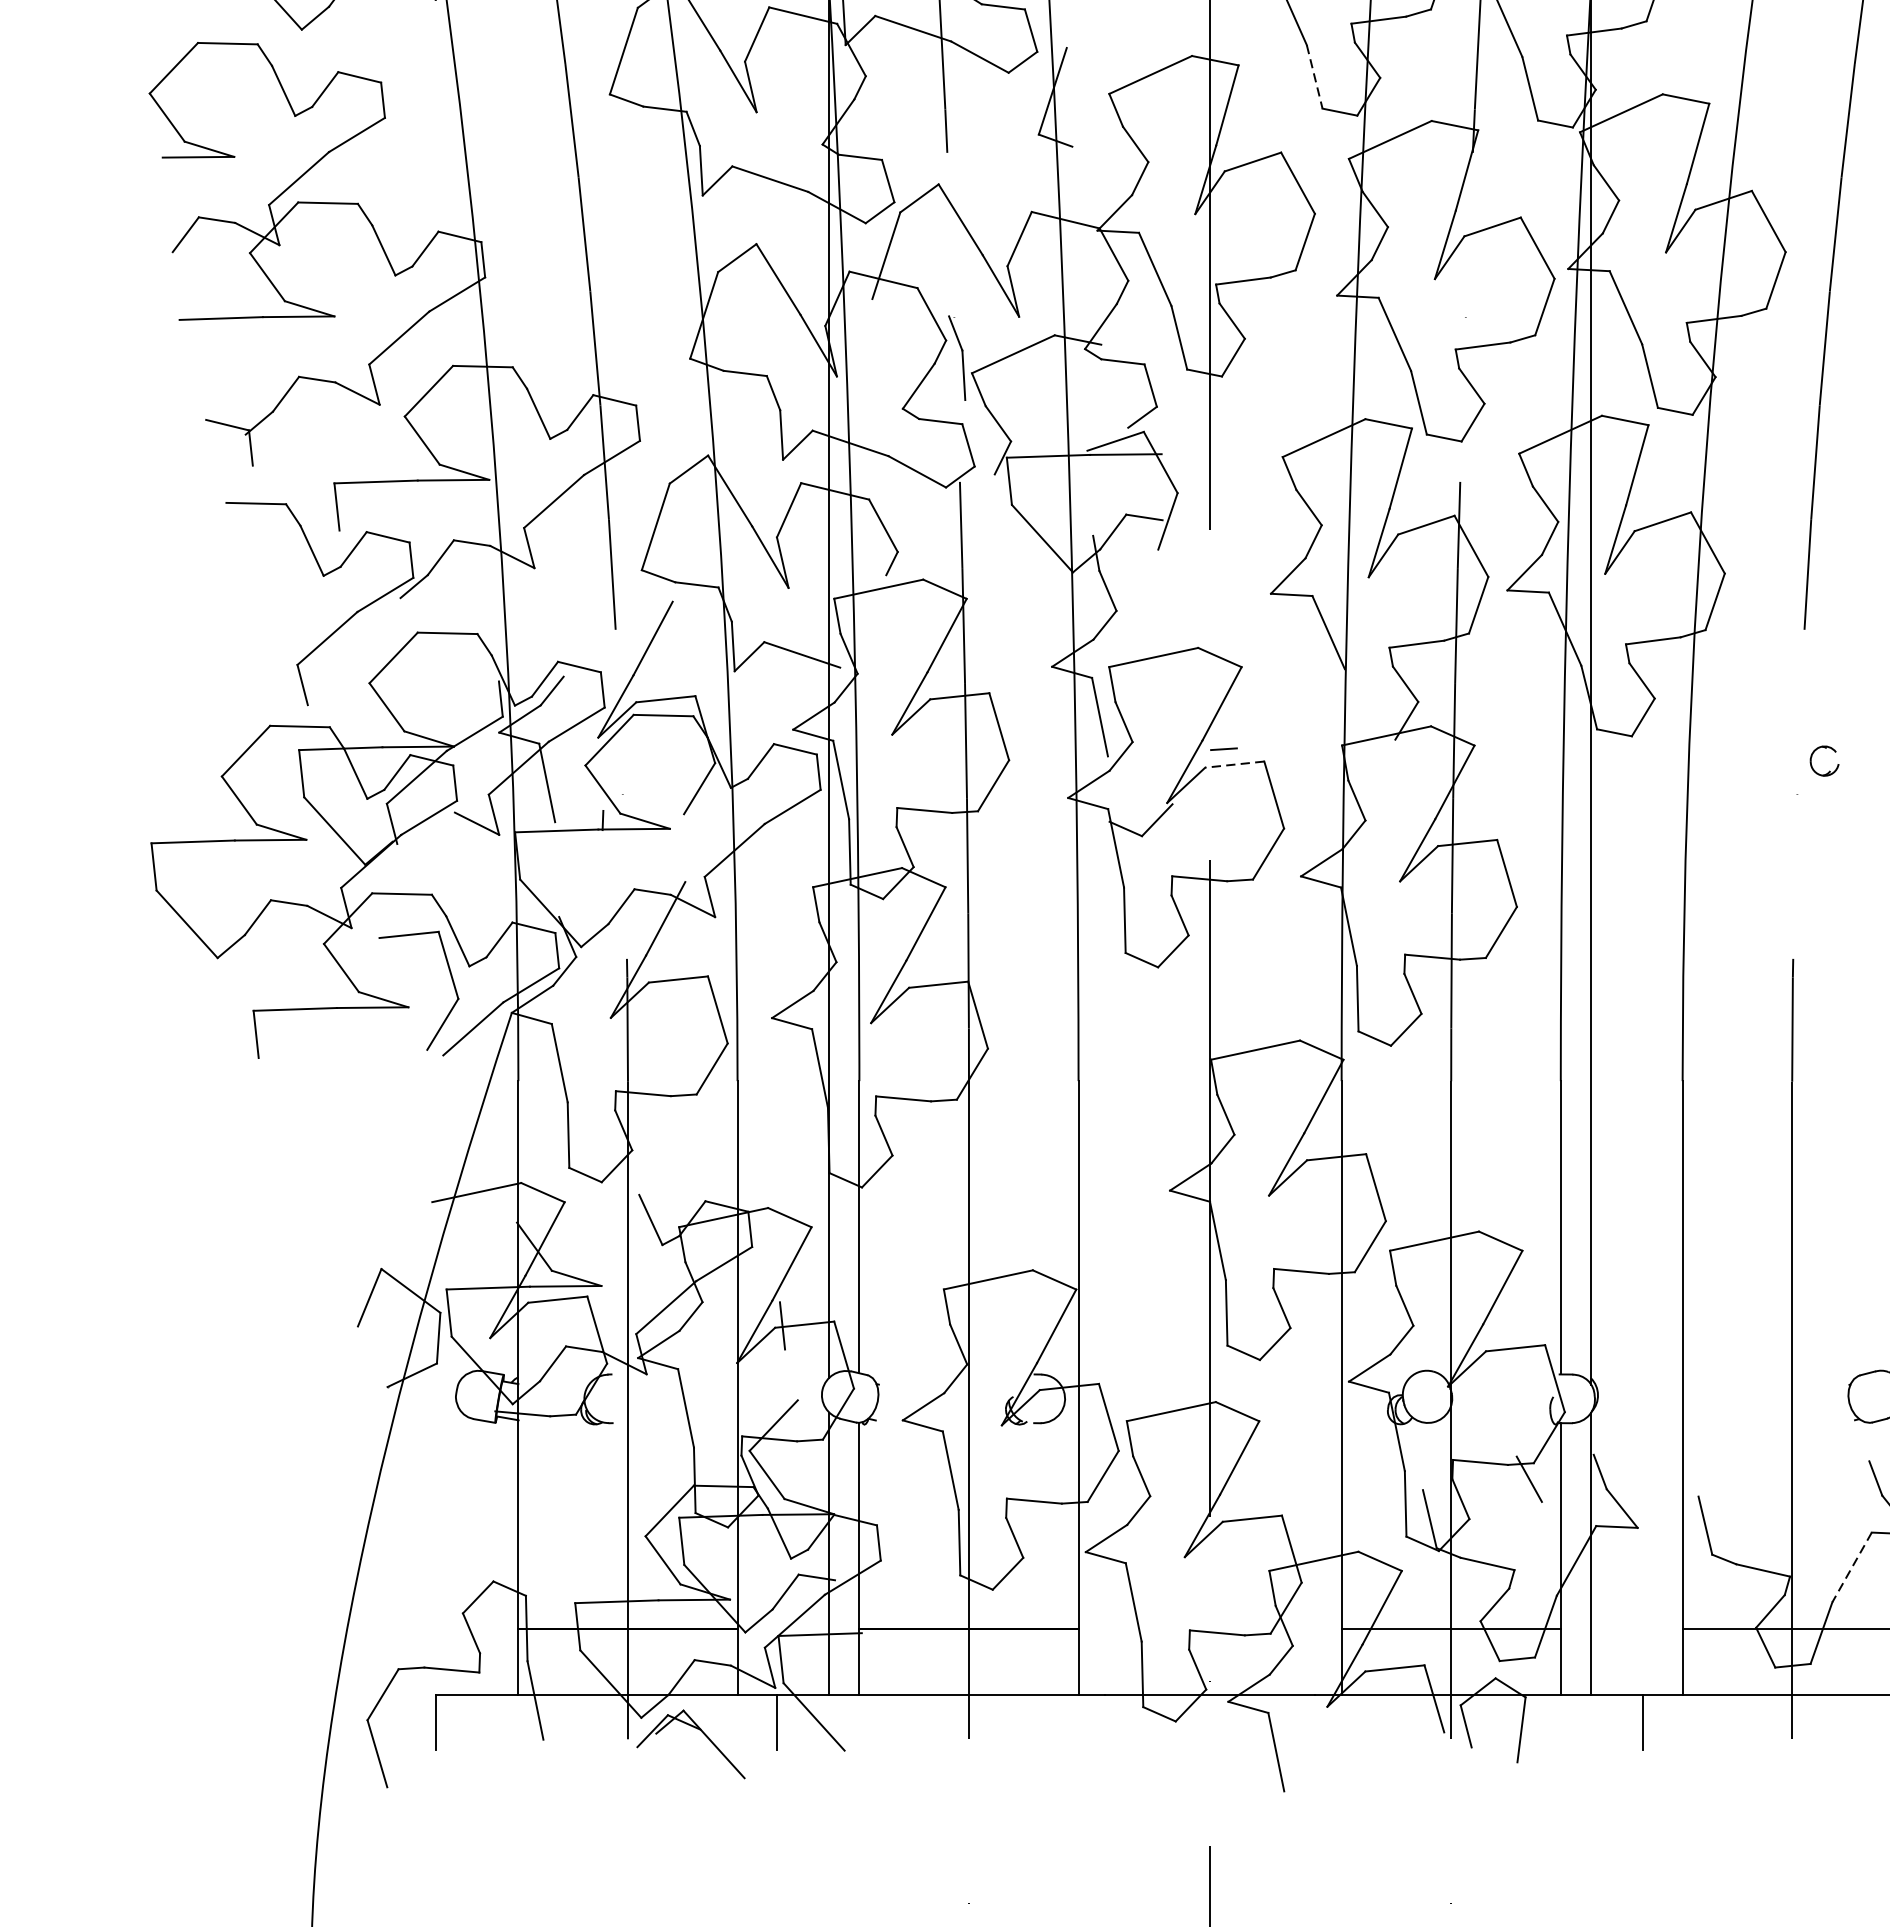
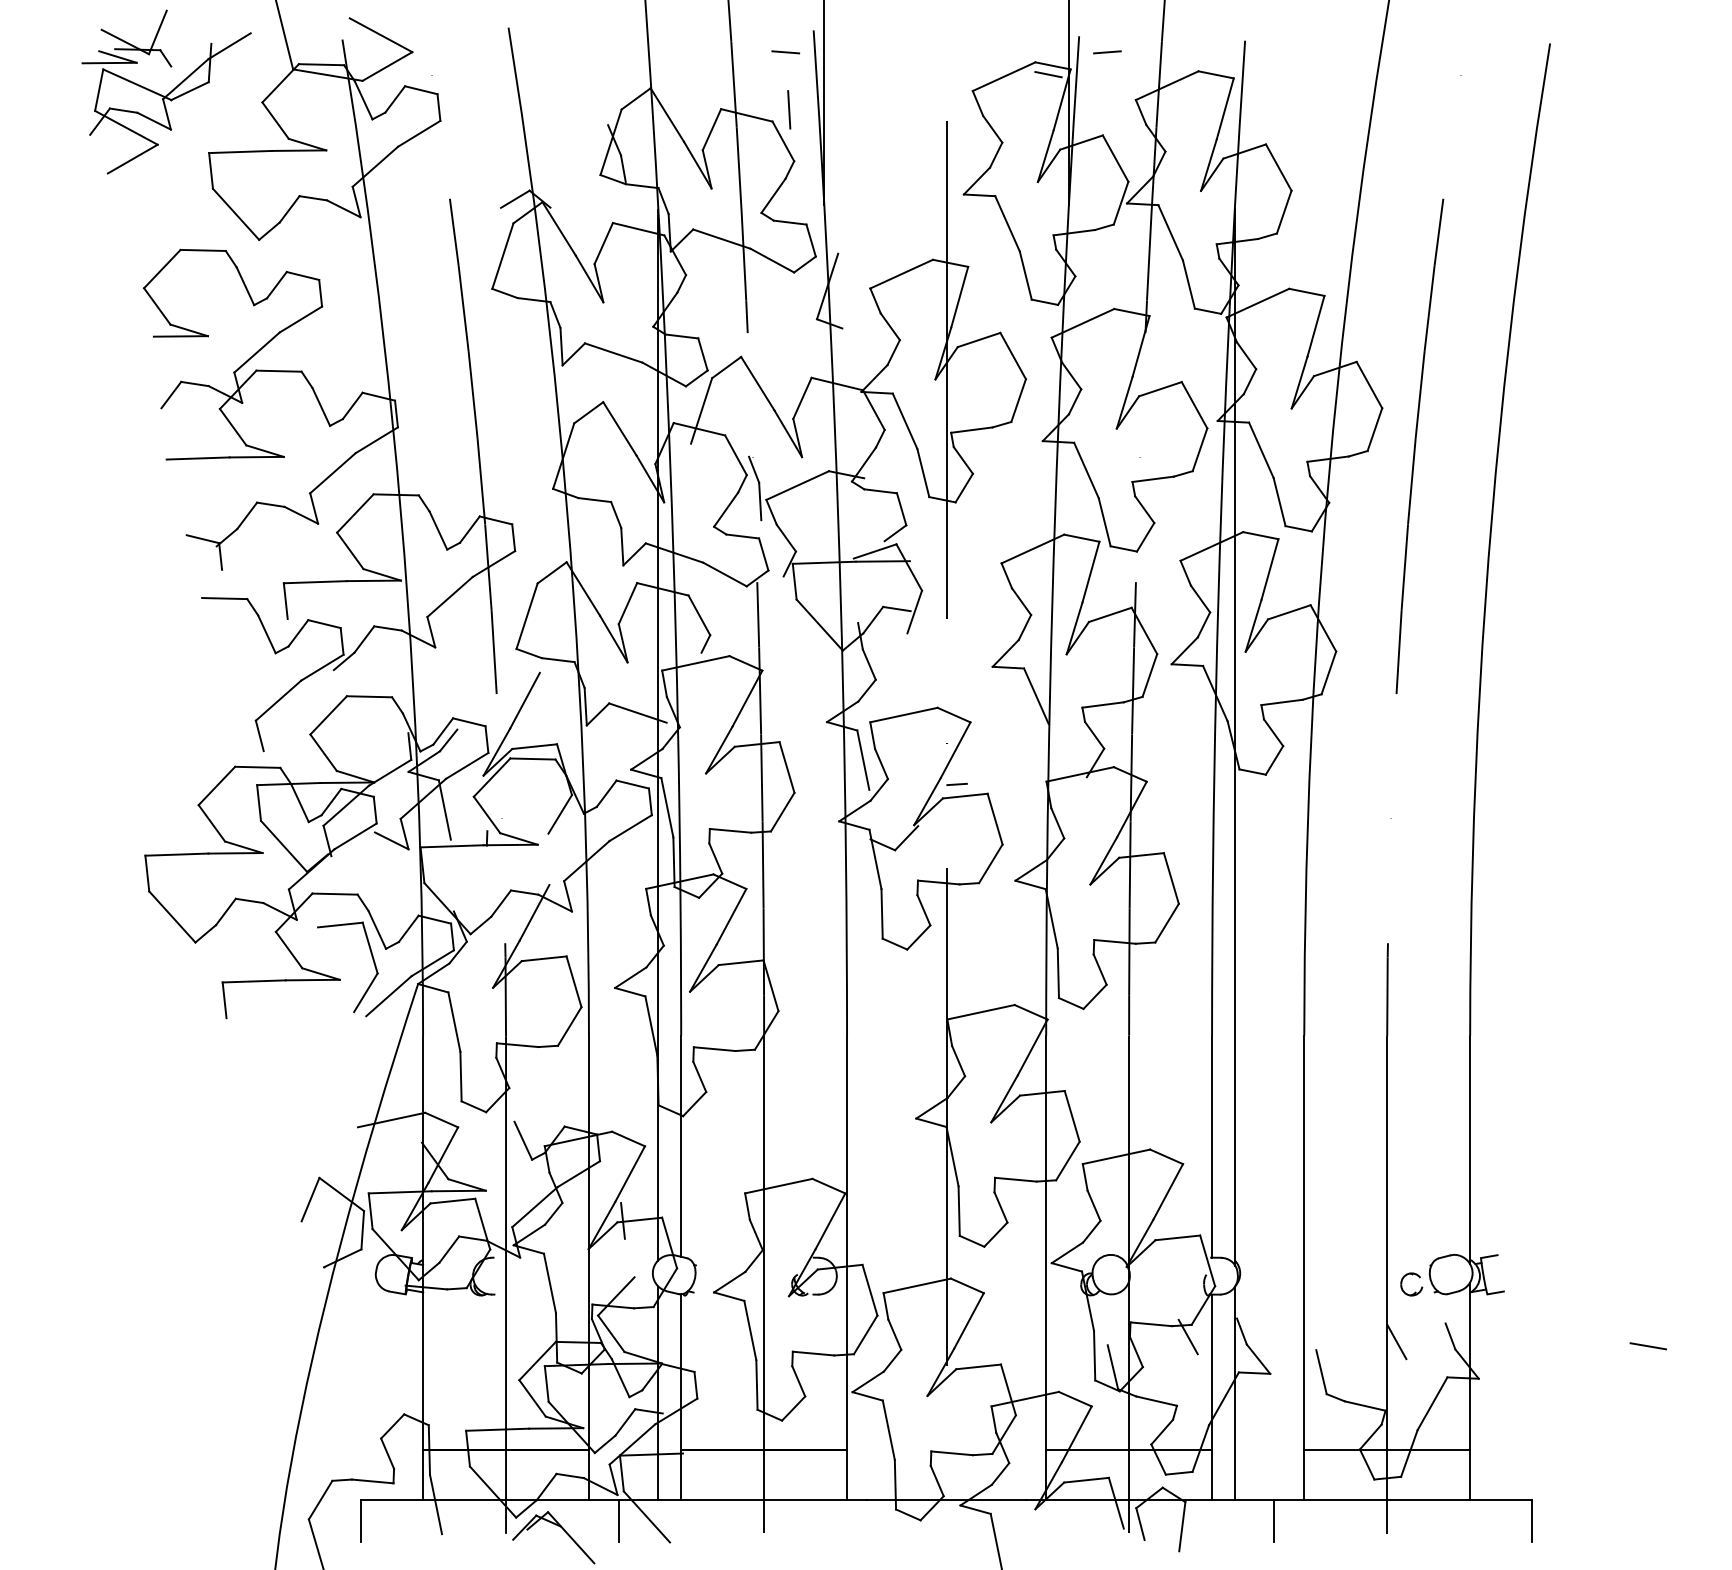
line: (1314, 76) -> (1025, 275), dashed -> solid
line: (1233, 765) -> (964, 796), dashed -> solid
part: (1829, 770) -> (1415, 1291), moved
line: (1804, 1485) -> (1396, 1341), added
line: (1852, 1568) -> (1432, 1404), dashed -> solid

